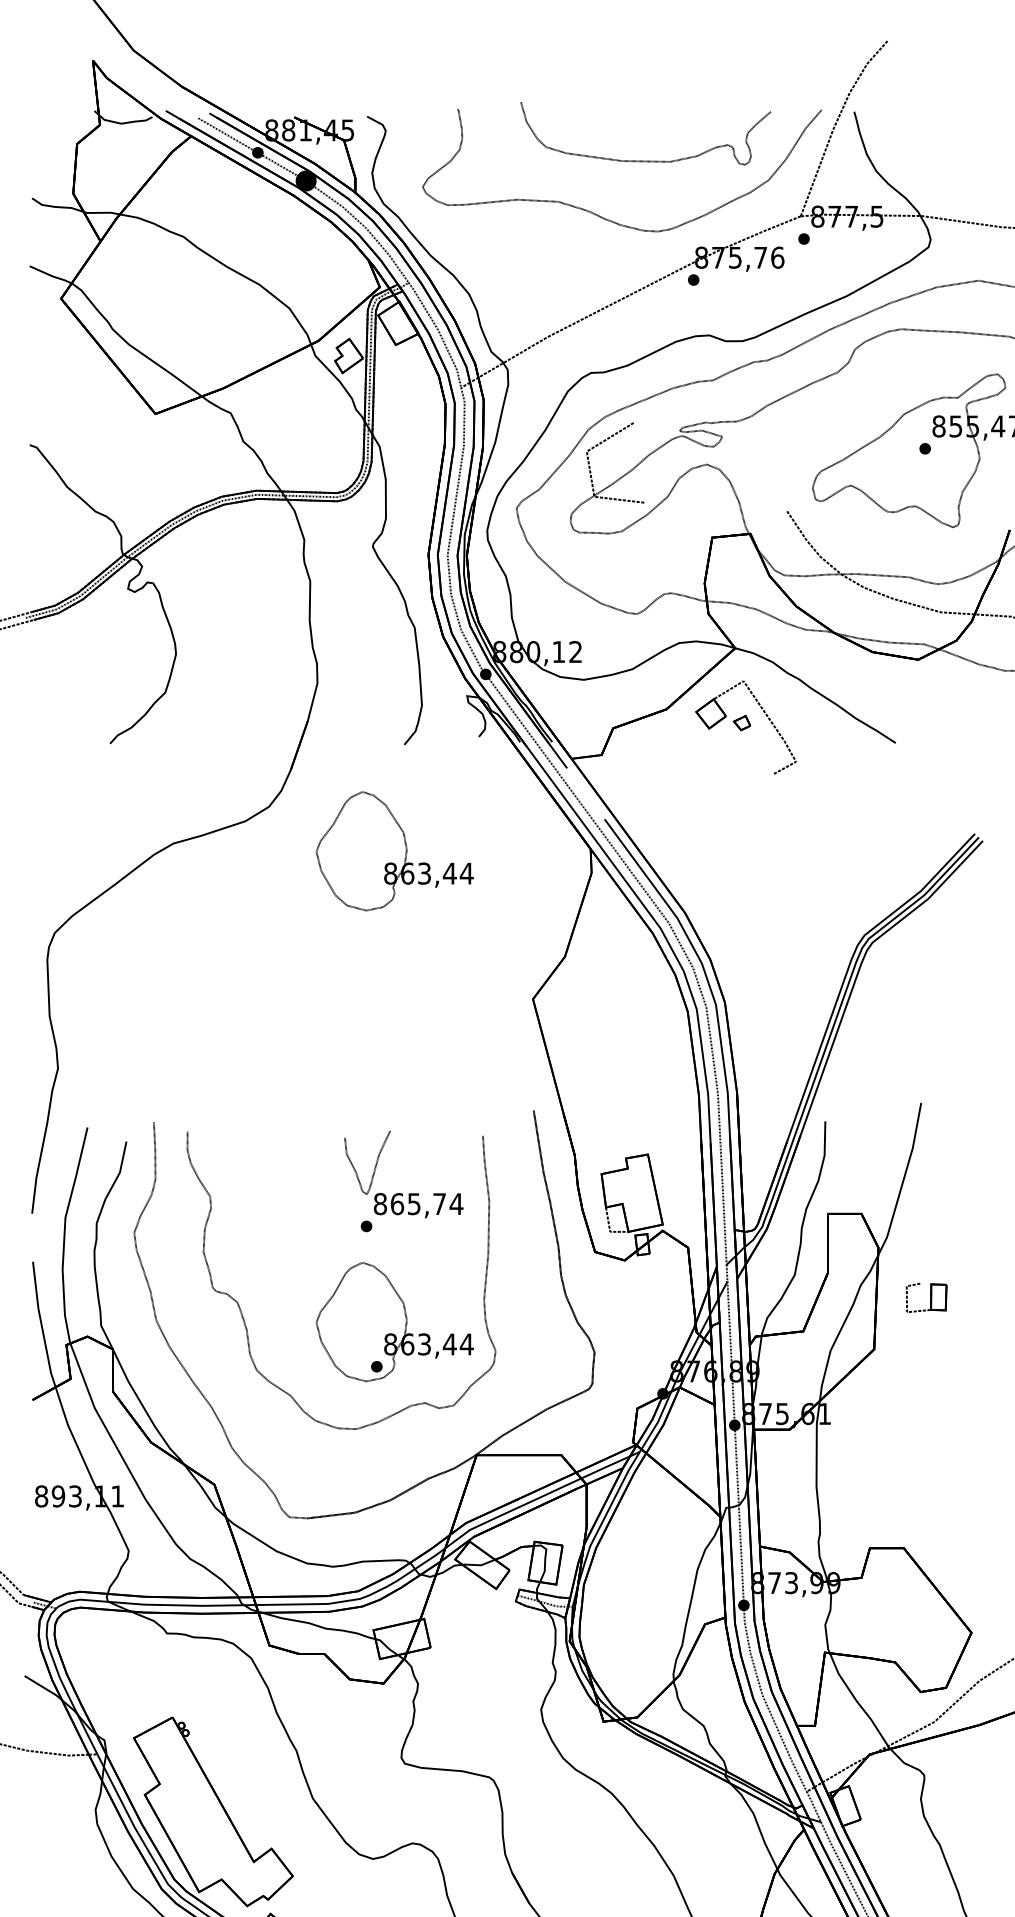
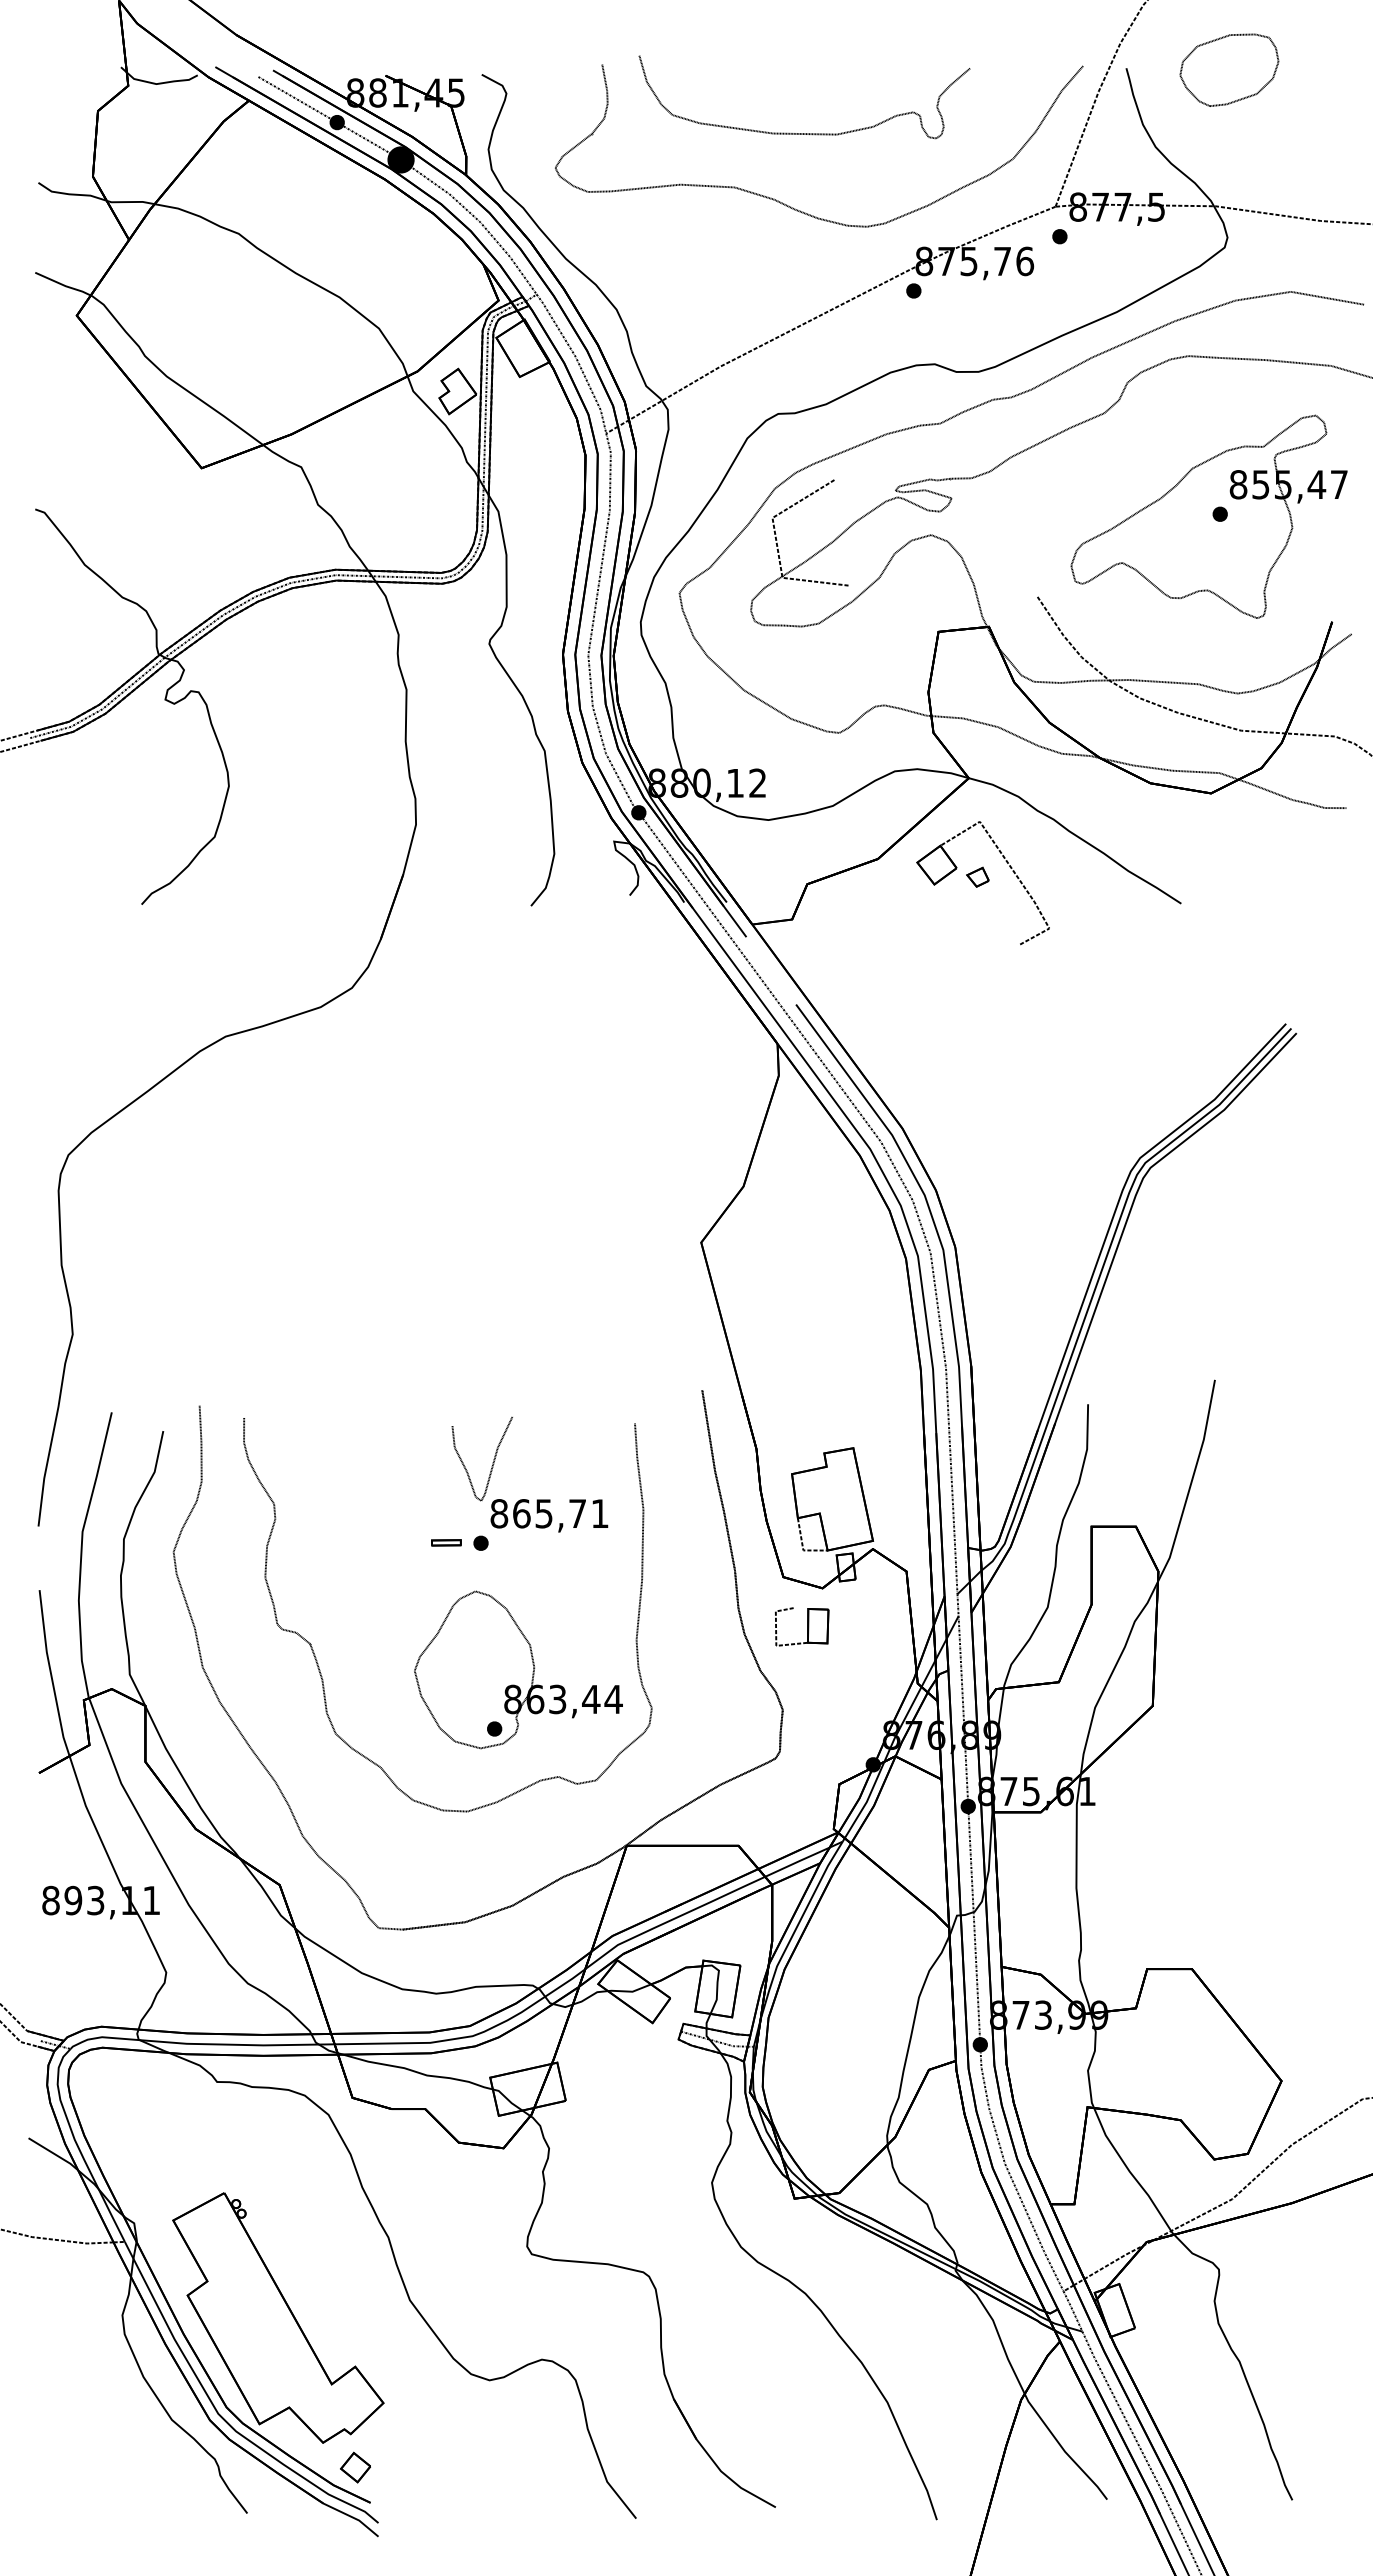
part: (932, 112) -> (1229, 69), added
part: (645, 161) -> (804, 133), moved
part: (394, 850) -> (518, 1046), removed
text: (456, 1203) -> (599, 1513), 865,74 -> 865,71
part: (340, 1225) -> (446, 1542), added
part: (926, 1297) -> (802, 1626), moved

